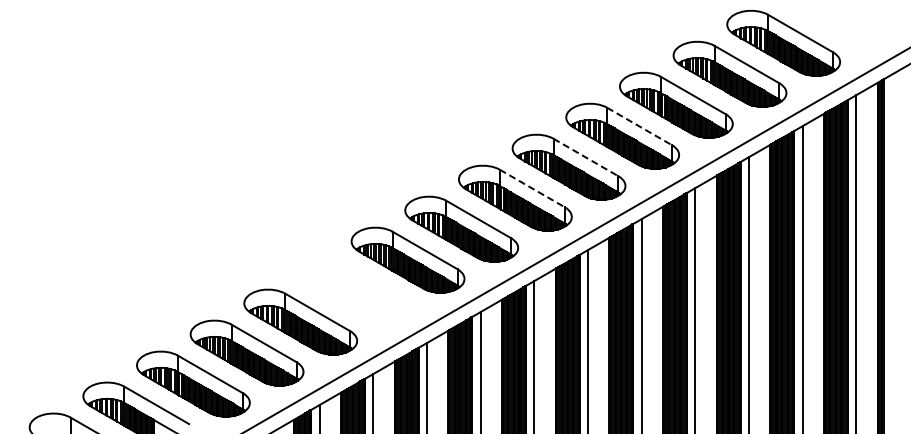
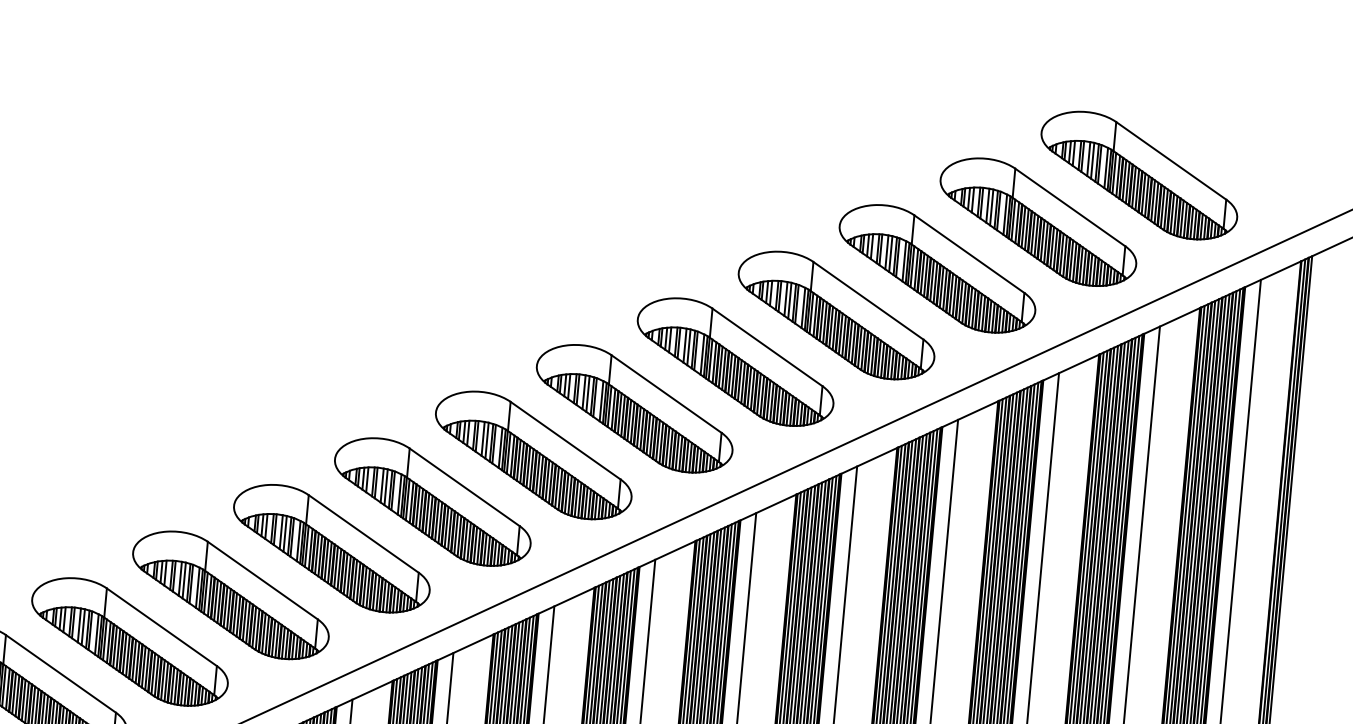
line: (639, 126) -> (868, 300), dashed -> solid
line: (585, 157) -> (766, 347), dashed -> solid
line: (532, 188) -> (666, 394), dashed -> solid
part: (354, 290) -> (332, 547), added

